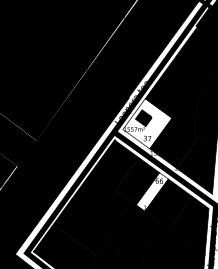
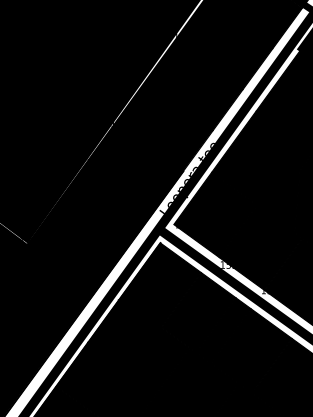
fill: (147, 123) -> (215, 214), added
fill: (152, 191) -> (223, 329), added

